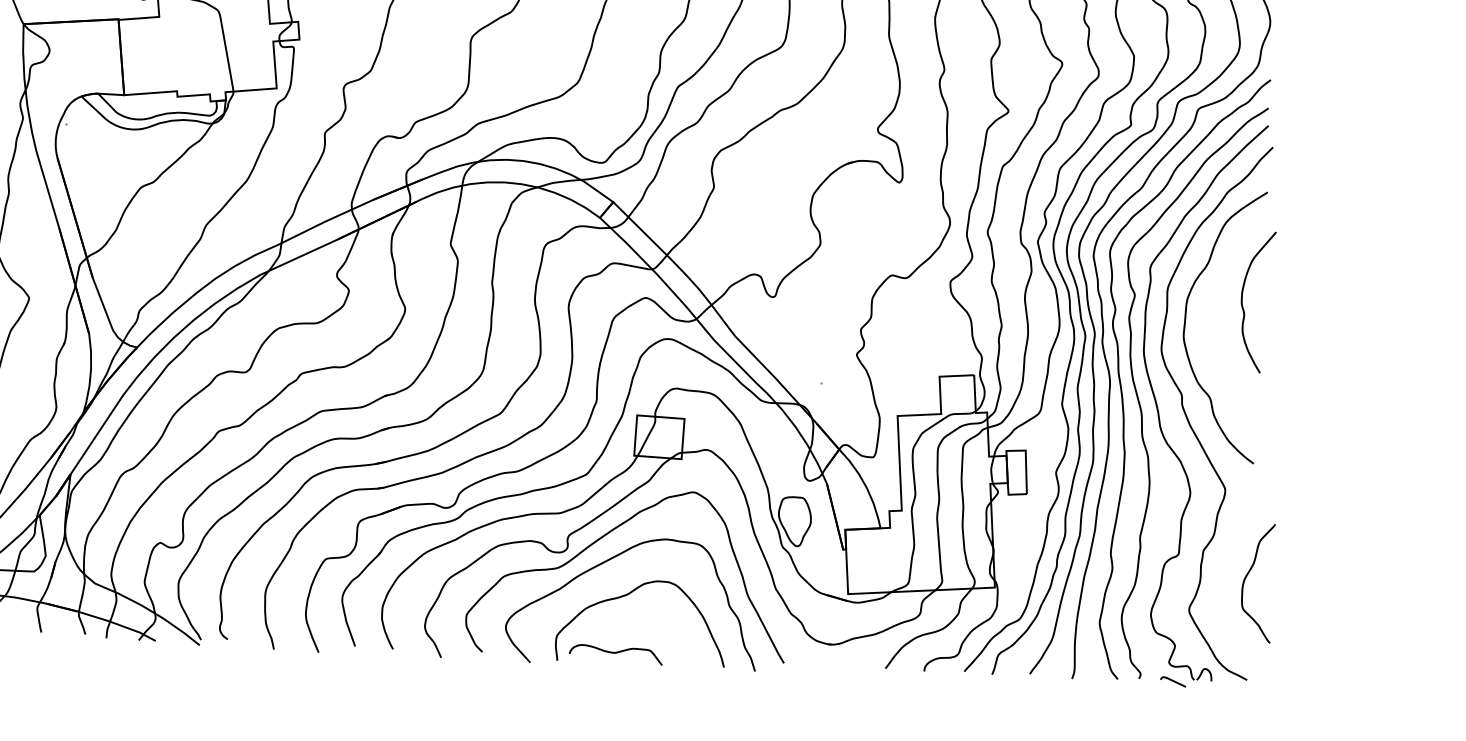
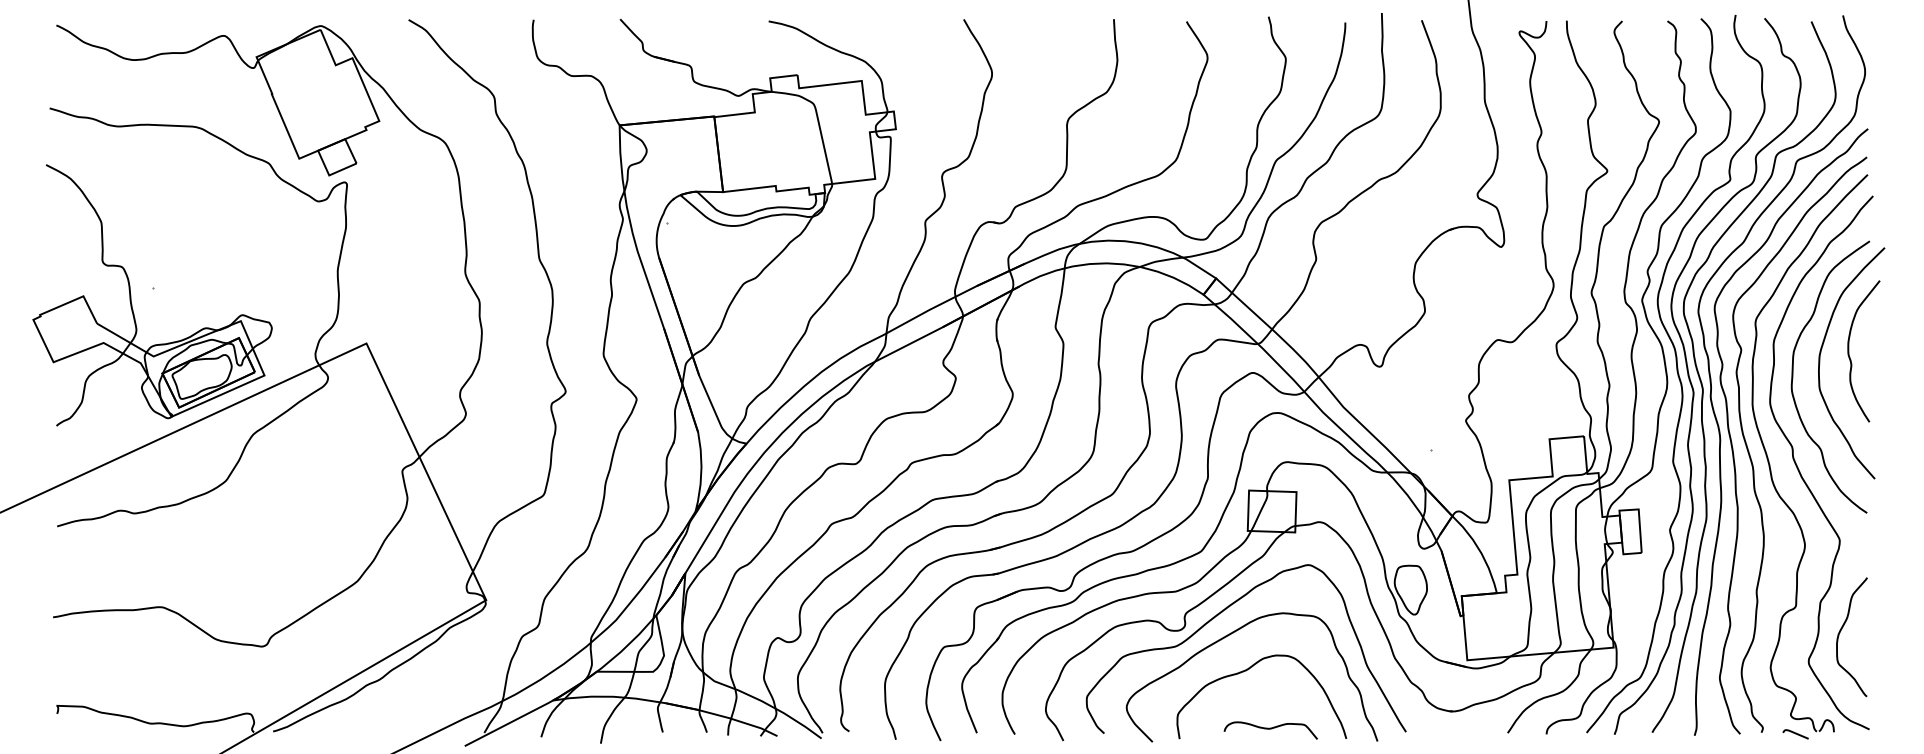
curve: (1213, 312) -> (1820, 363), added
curve: (1246, 578) -> (1840, 633), moved
curve: (615, 653) -> (1270, 729), moved

